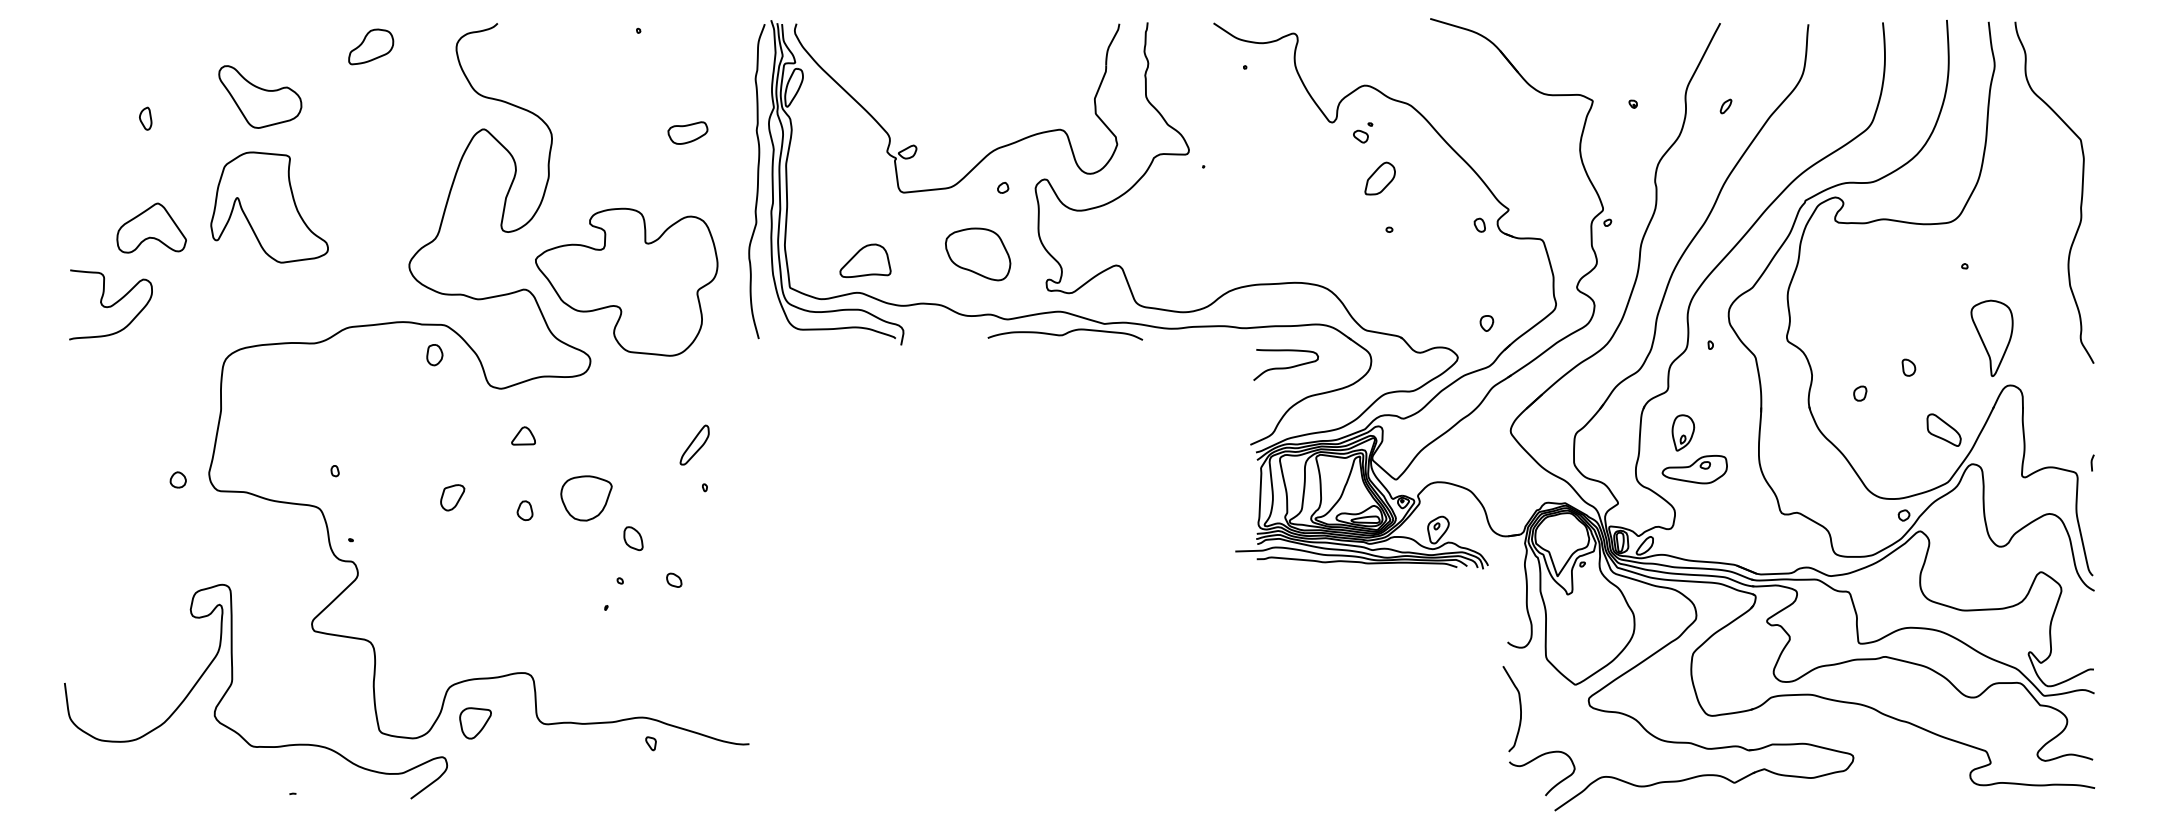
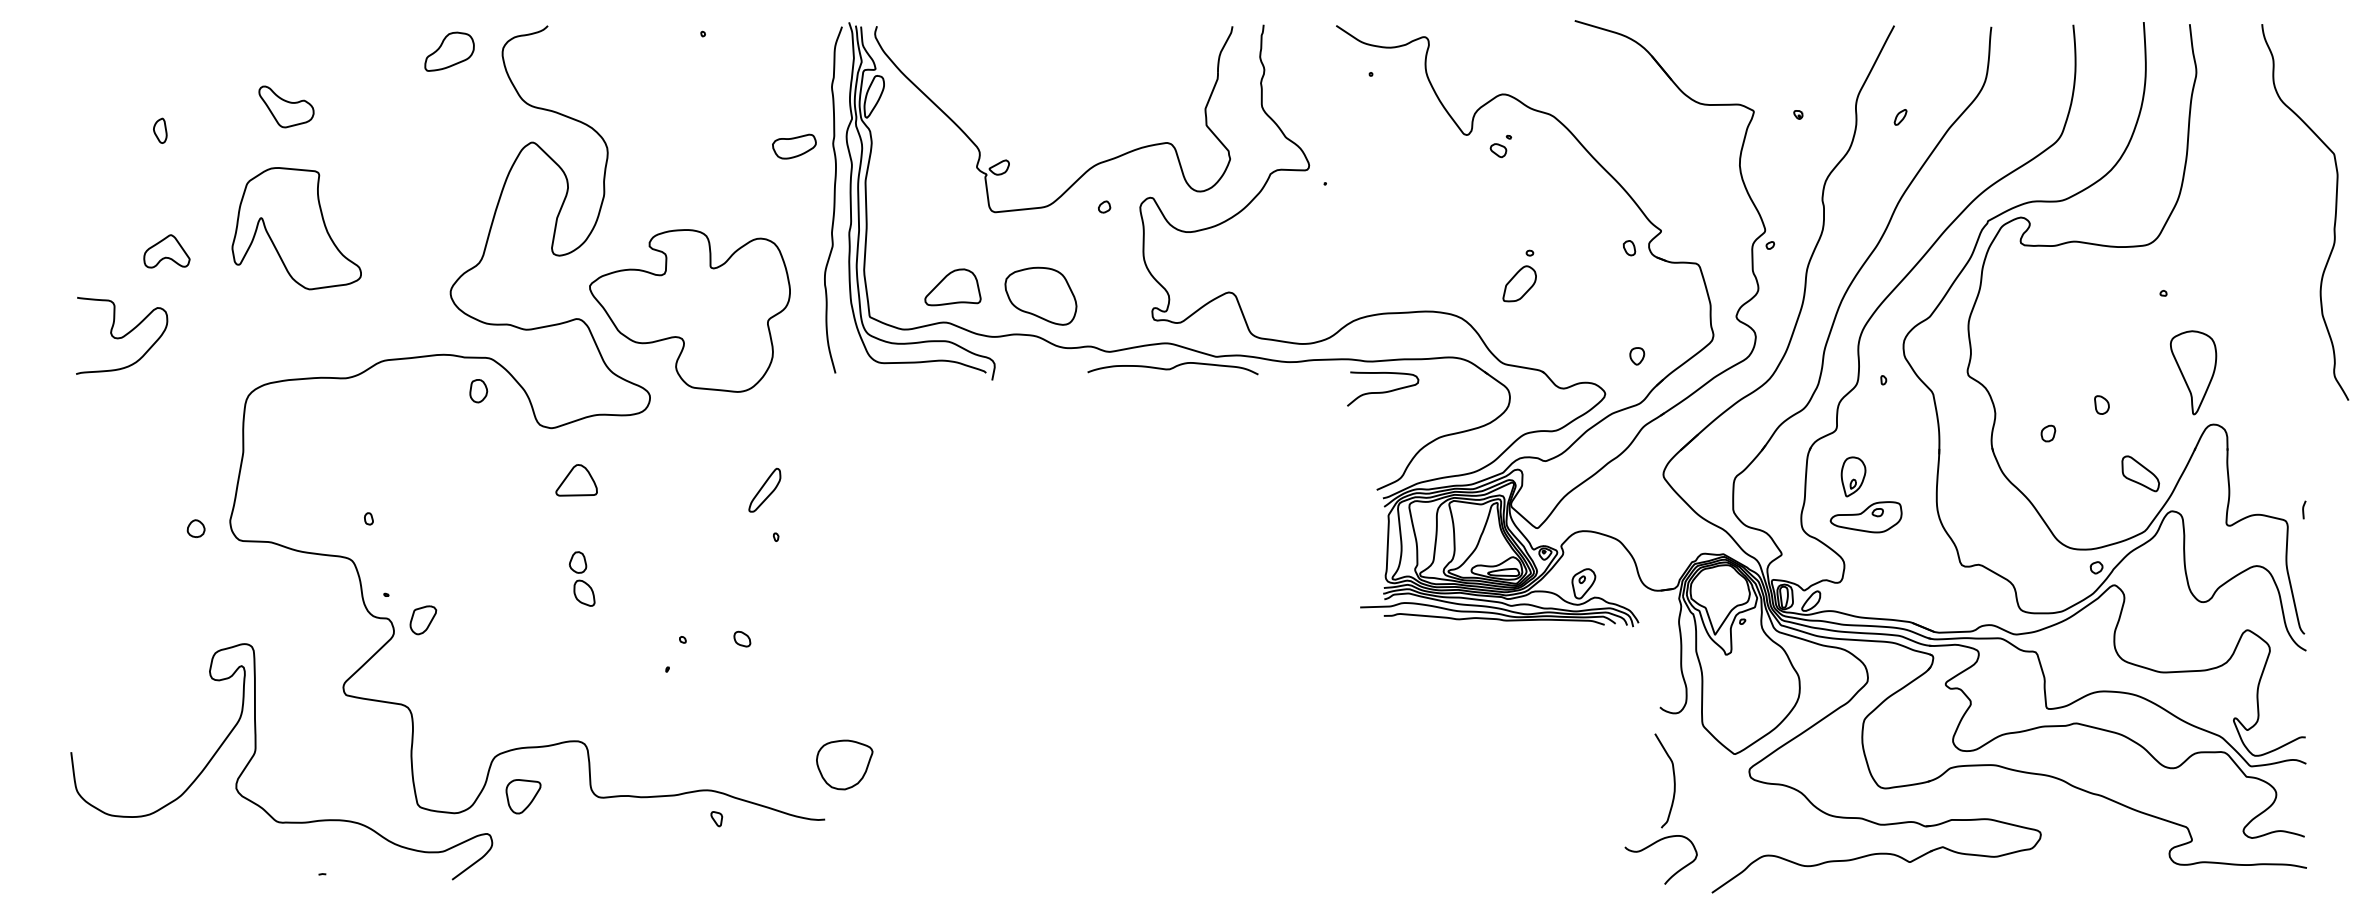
part: (371, 46) -> (449, 51), moved
part: (260, 96) -> (286, 106), size x0.6
part: (688, 132) -> (794, 146), moved
part: (1379, 178) -> (1519, 283), moved
curve: (2081, 195) -> (2334, 215), moved
part: (151, 228) -> (166, 251), size x0.6
part: (977, 253) -> (1040, 295), moved
curve: (1286, 367) -> (1383, 391), moved
part: (522, 435) -> (575, 479), size x1.6
part: (452, 497) -> (423, 620), moved
part: (586, 497) -> (844, 764), moved
part: (633, 537) -> (584, 592), moved
curve: (1534, 760) -> (1652, 845), moved

